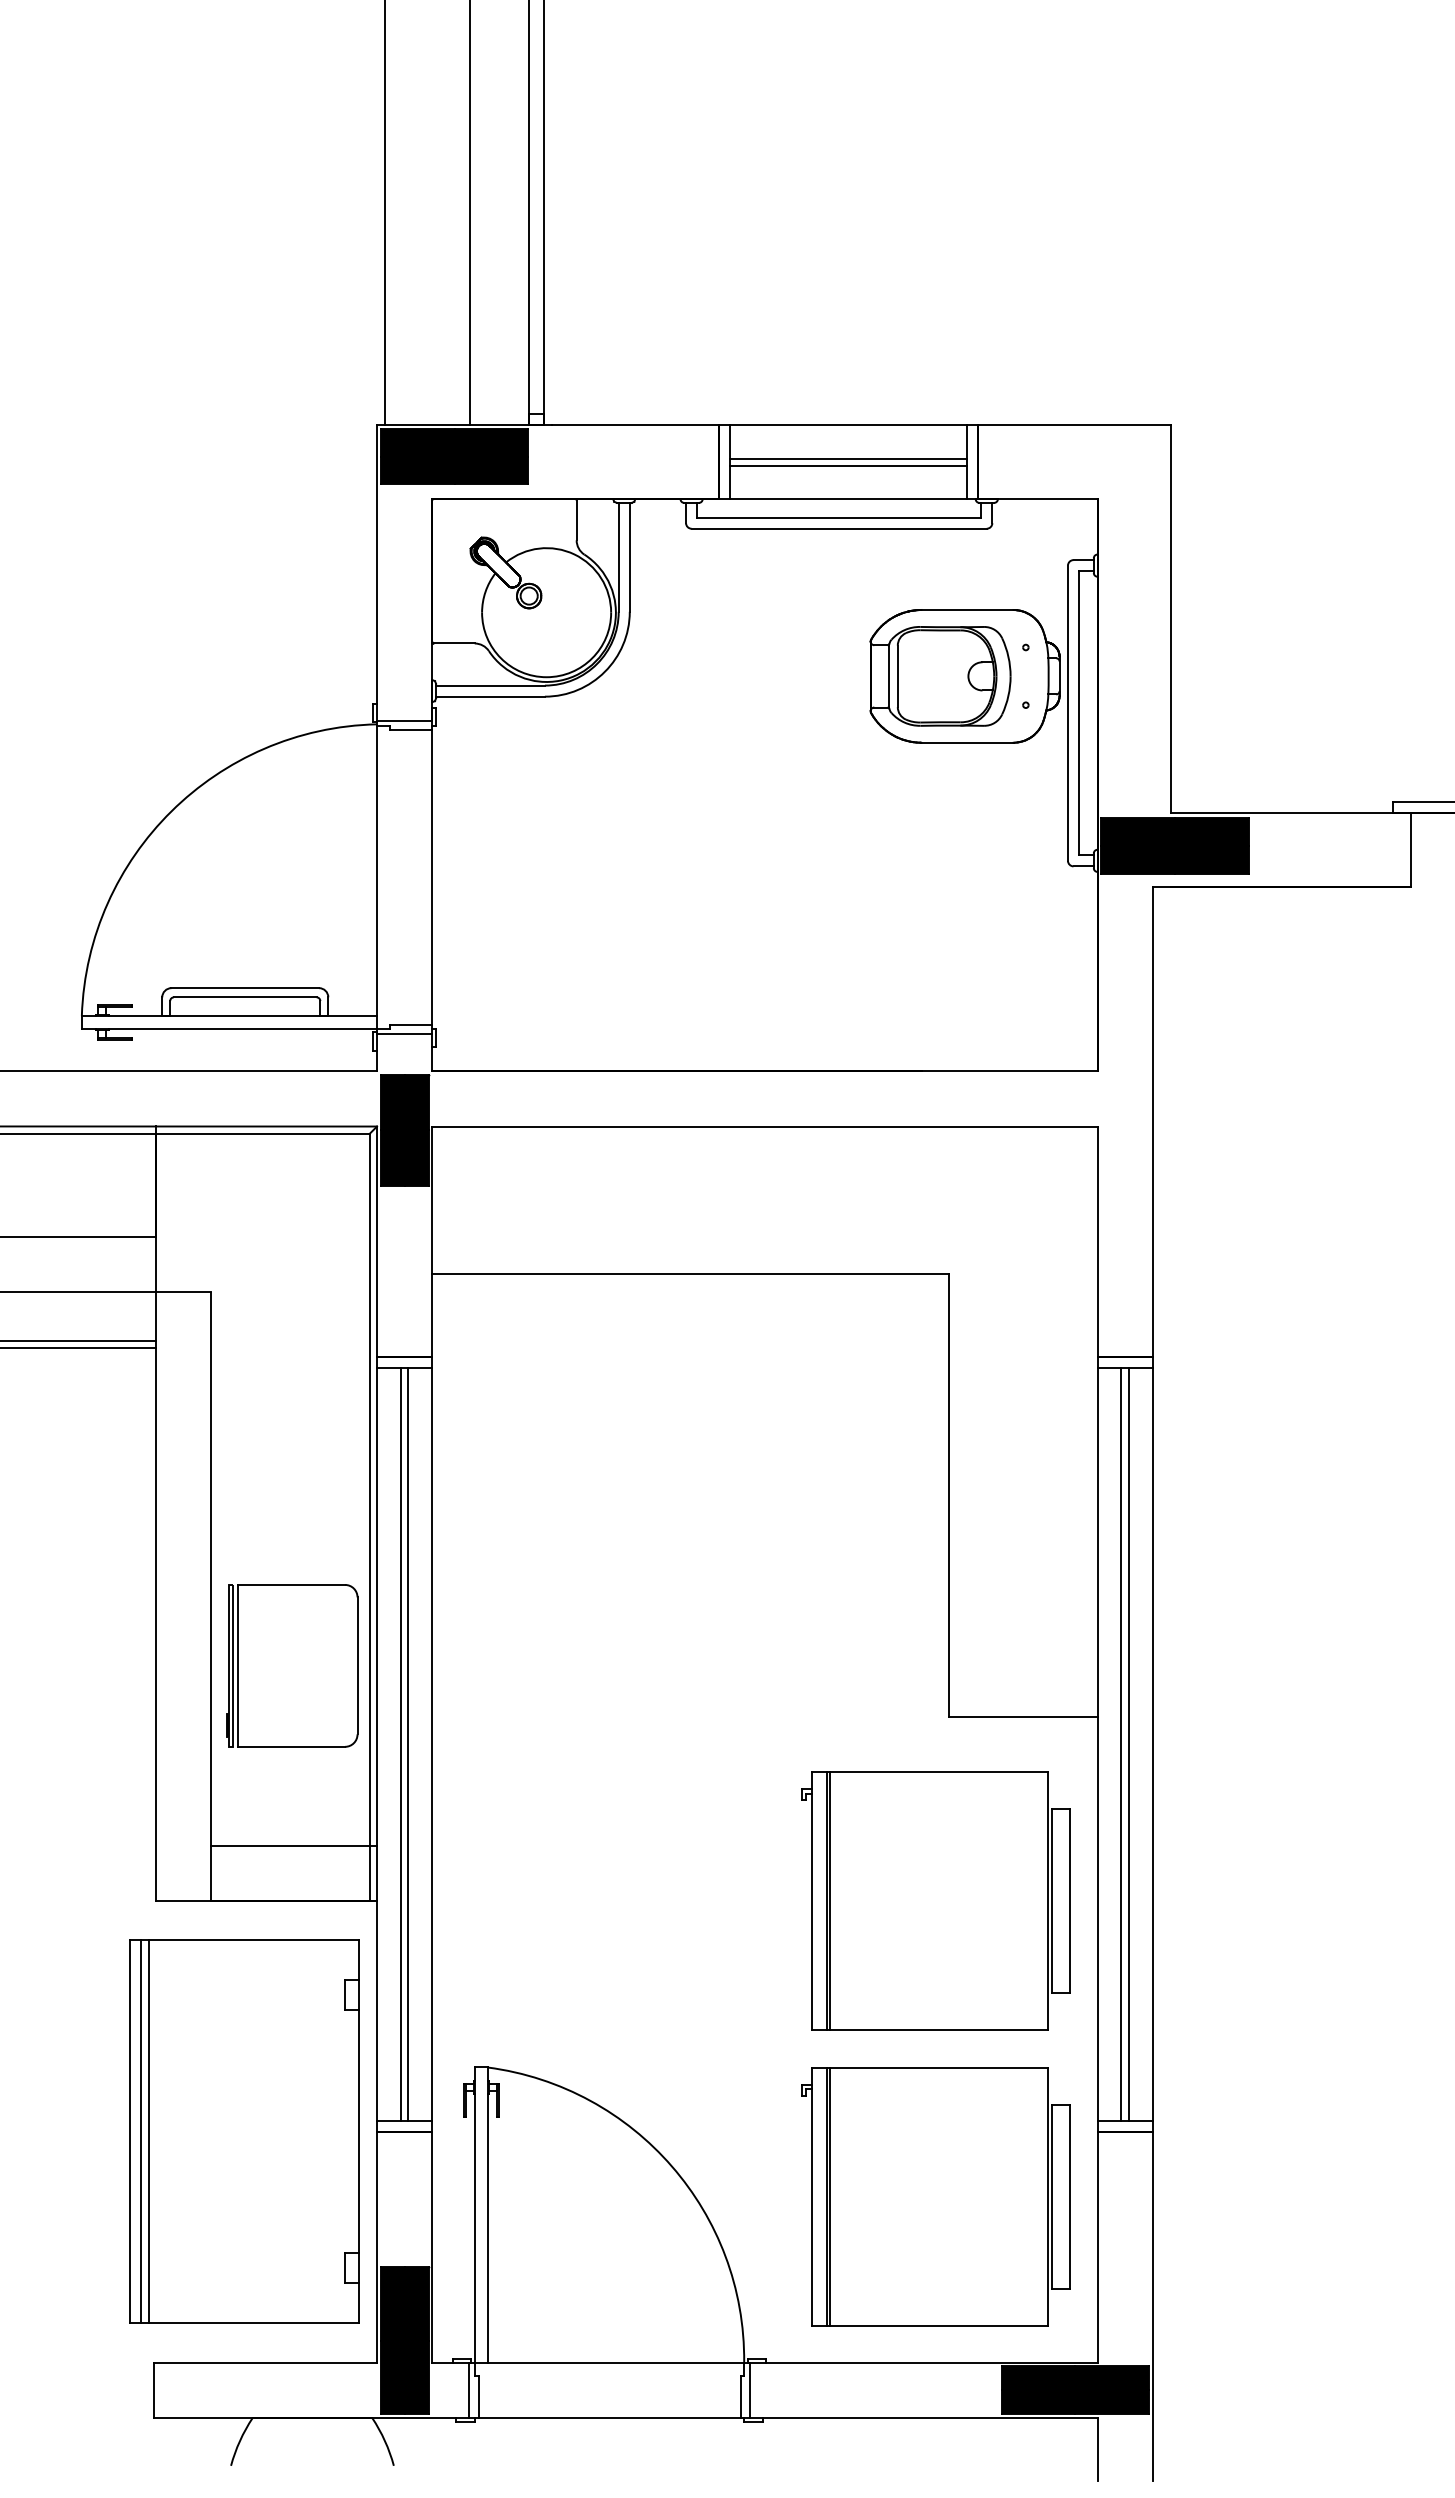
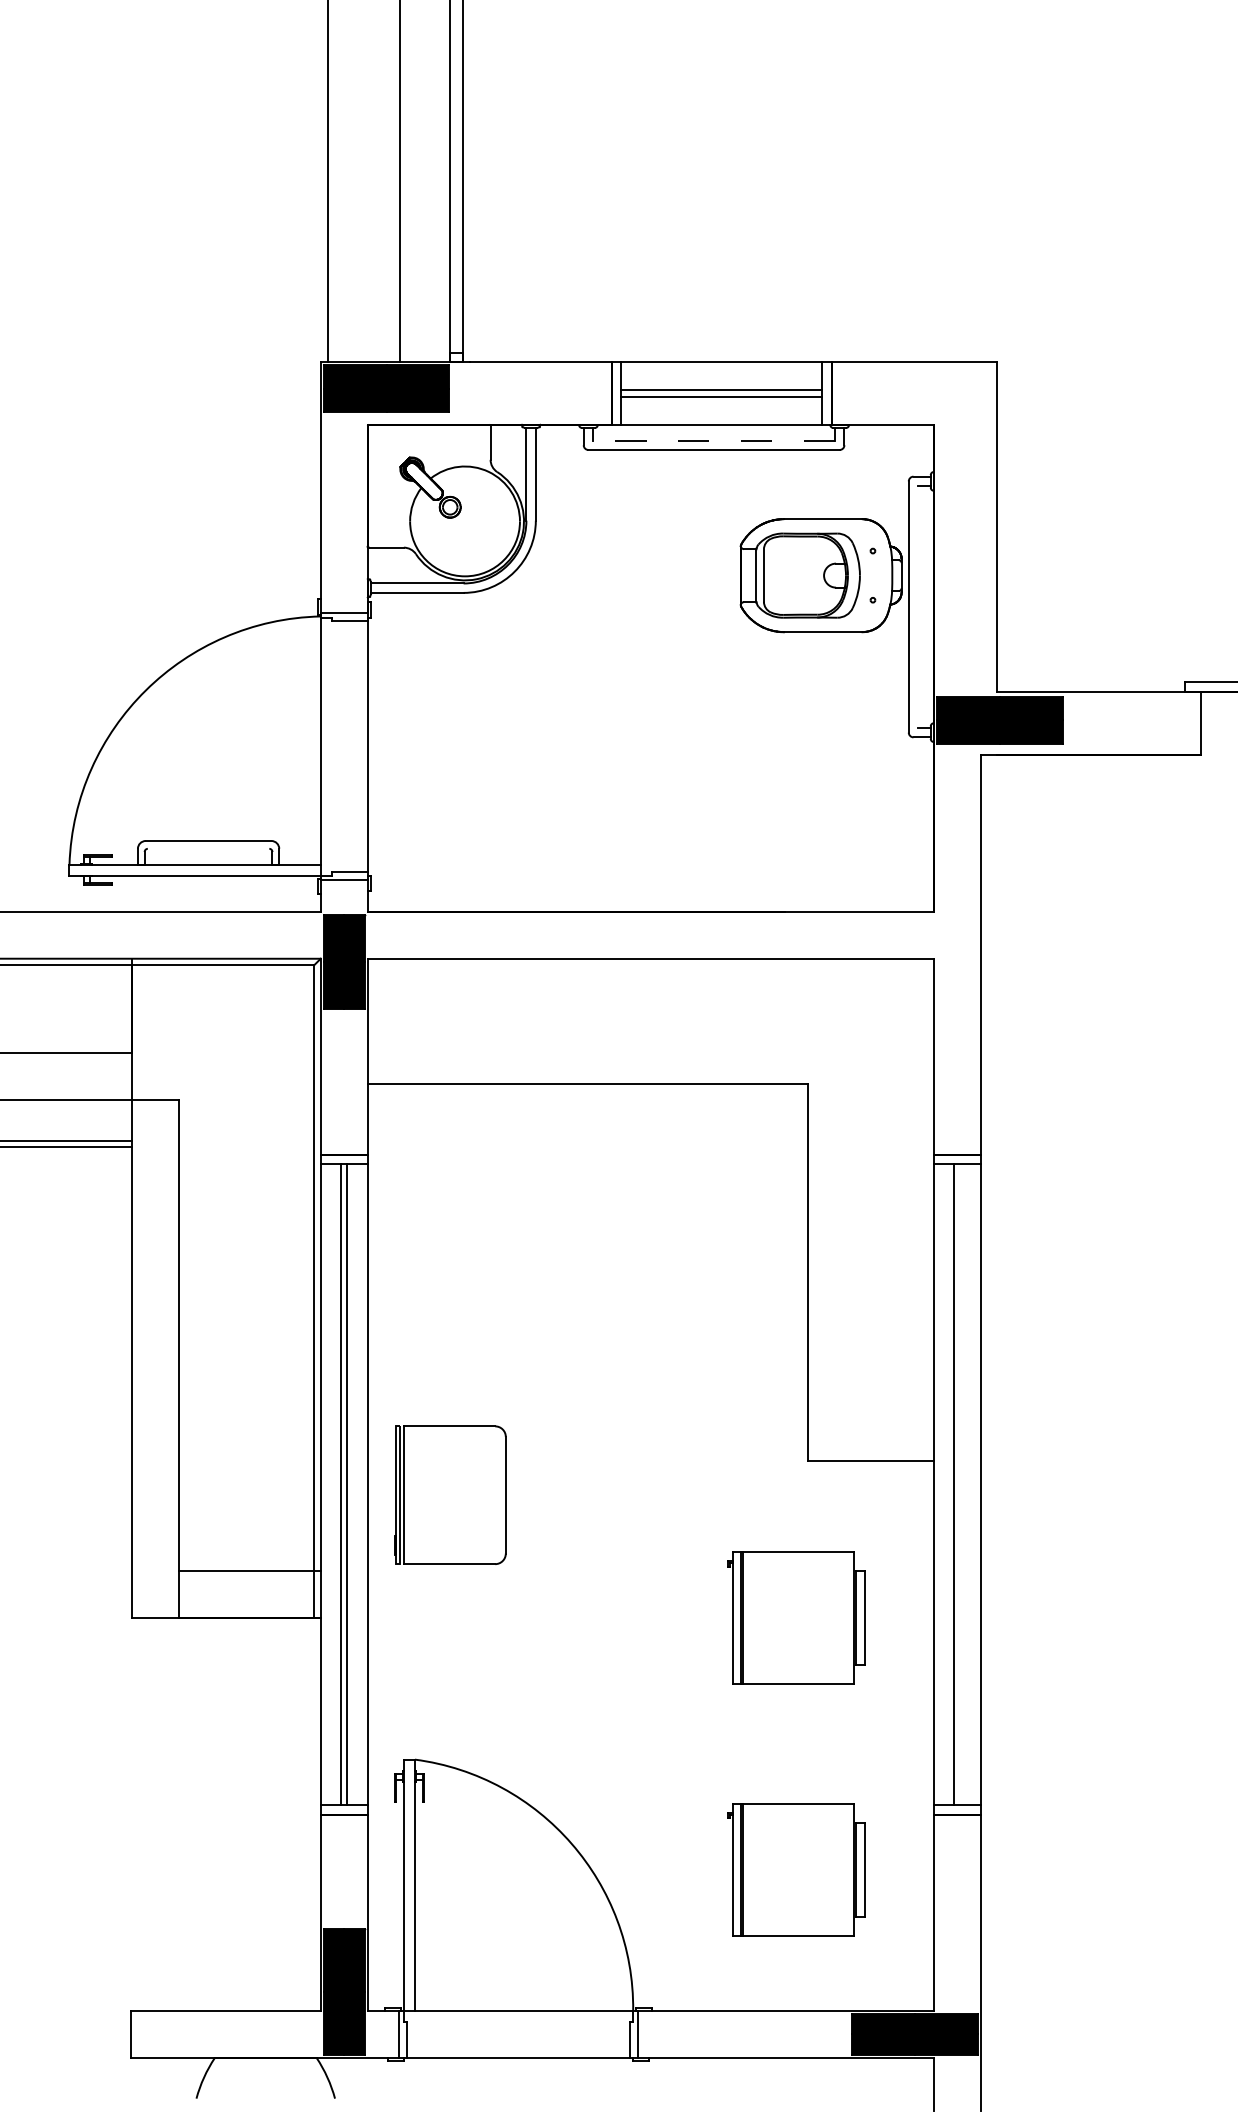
line: (838, 517) -> (713, 440), solid -> dashed
line: (1079, 713) -> (918, 607), removed
line: (244, 997) -> (207, 848), removed
part: (292, 1665) -> (450, 1494), moved
line: (1128, 1744) -> (960, 1484), removed
part: (935, 1900) -> (796, 1617), size x0.6
part: (244, 2131) -> (207, 1814), removed
part: (935, 2196) -> (796, 1869), size x0.6

